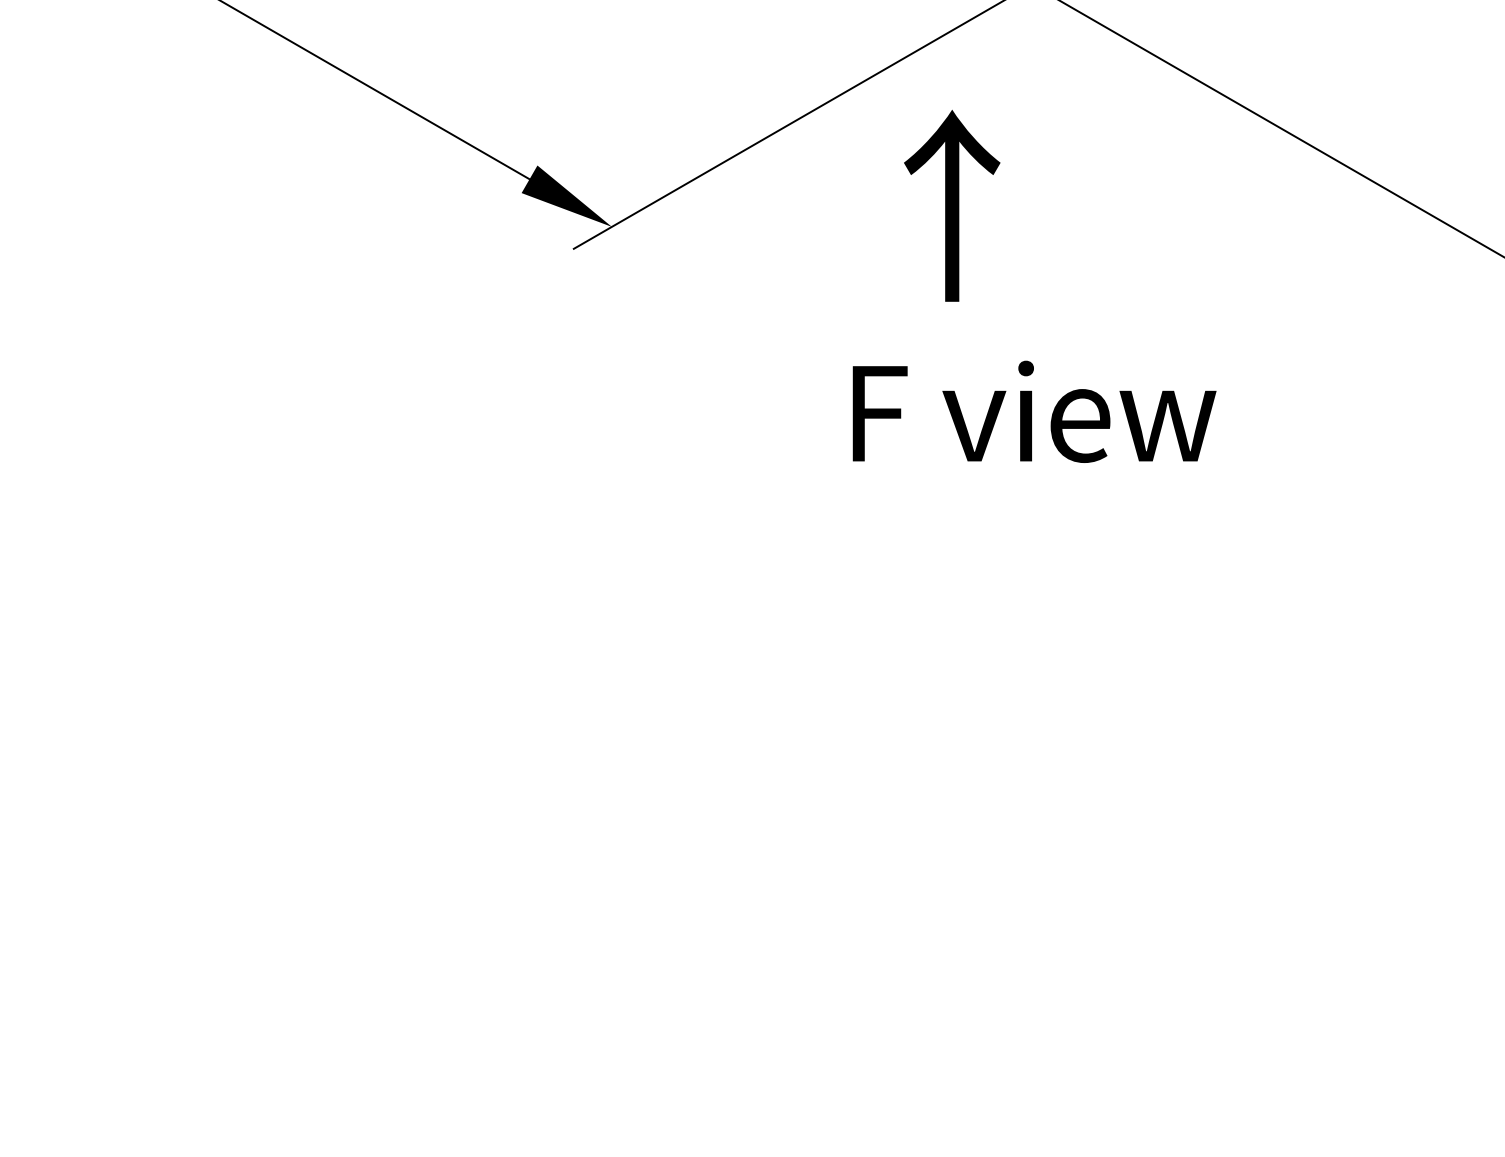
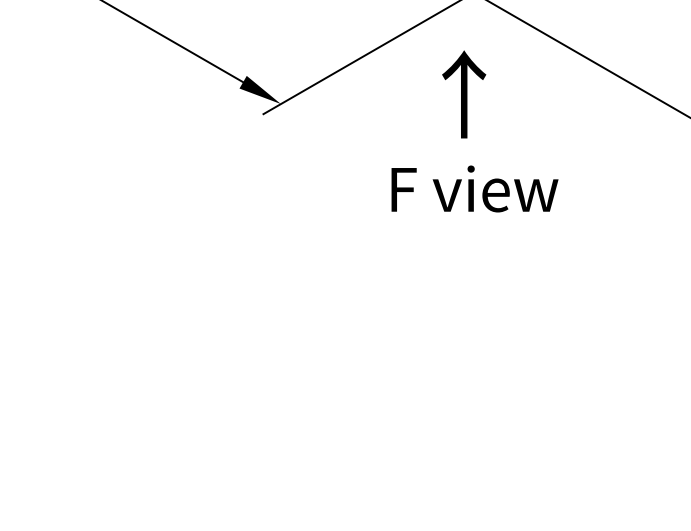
text: (952, 206) -> (464, 94), moved

